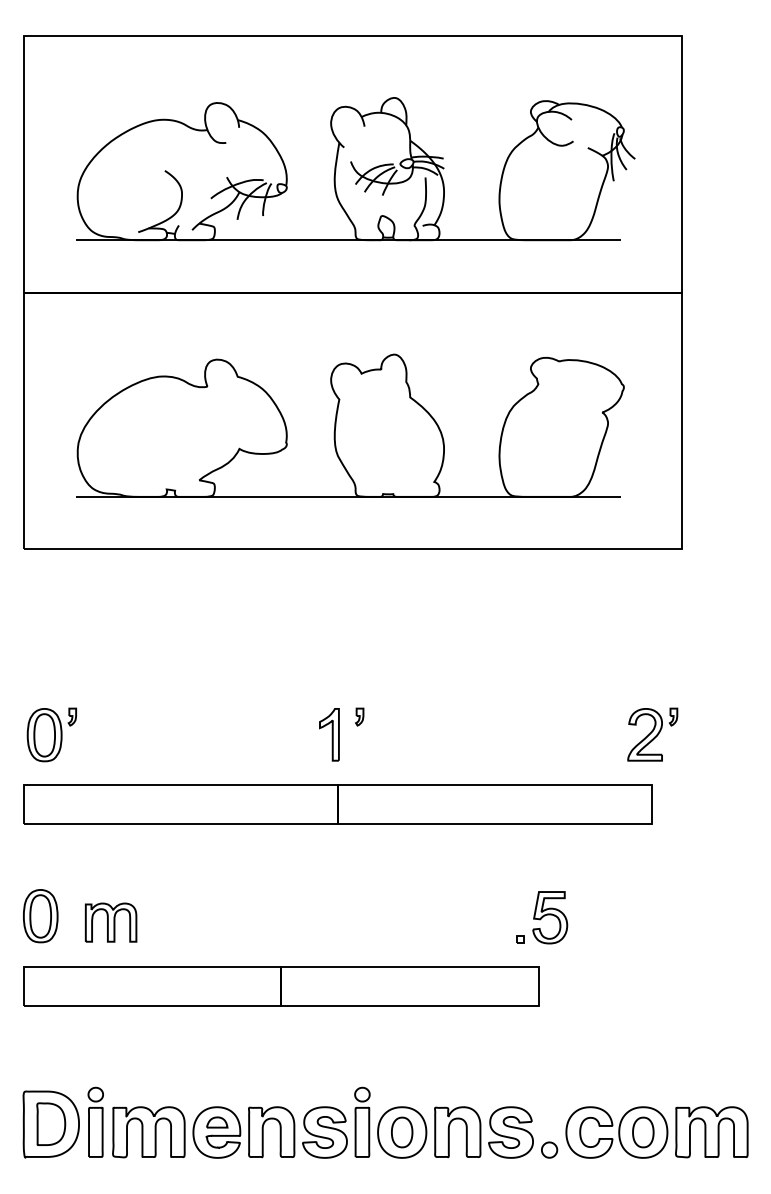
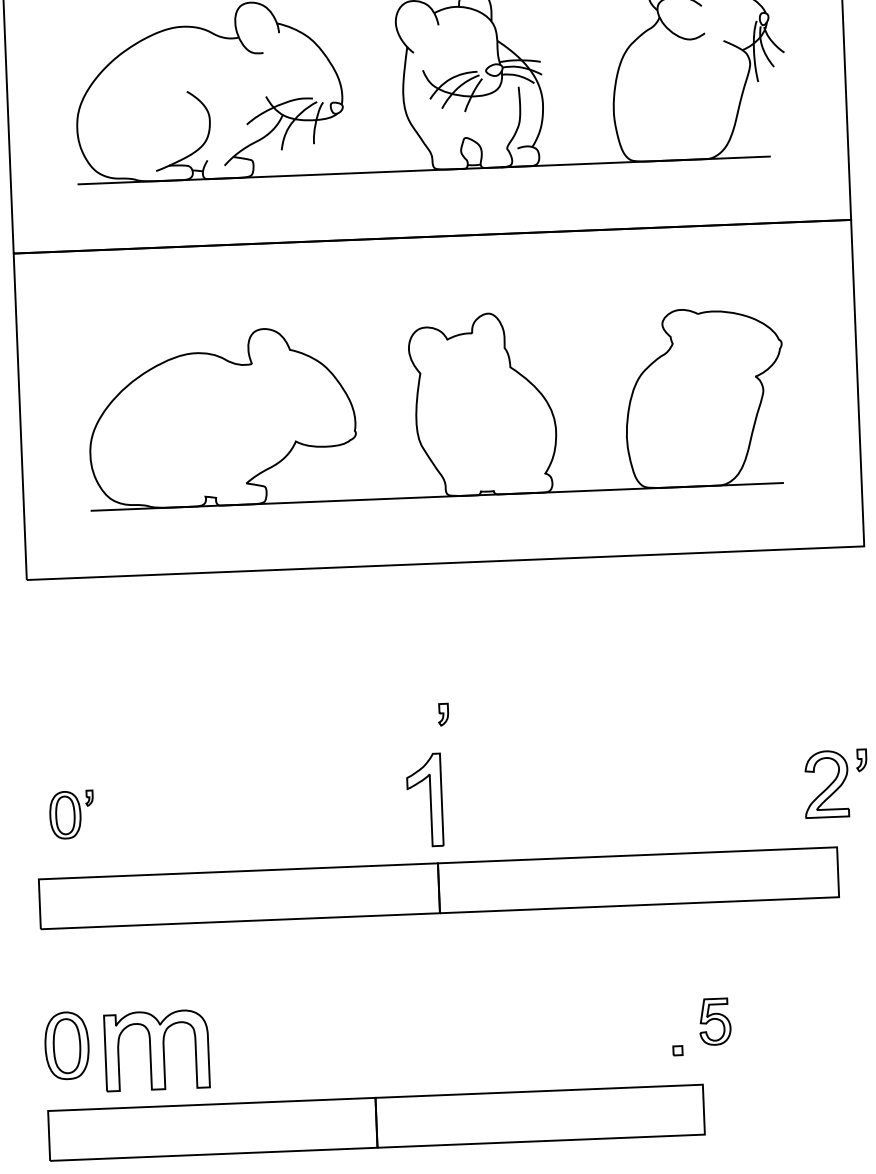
part: (359, 716) -> (443, 713), moved
part: (51, 734) -> (71, 814), size x0.7
part: (329, 734) -> (424, 800), size x1.4
part: (550, 917) -> (715, 1021), size x0.7
part: (110, 922) -> (156, 1050), size x1.6

